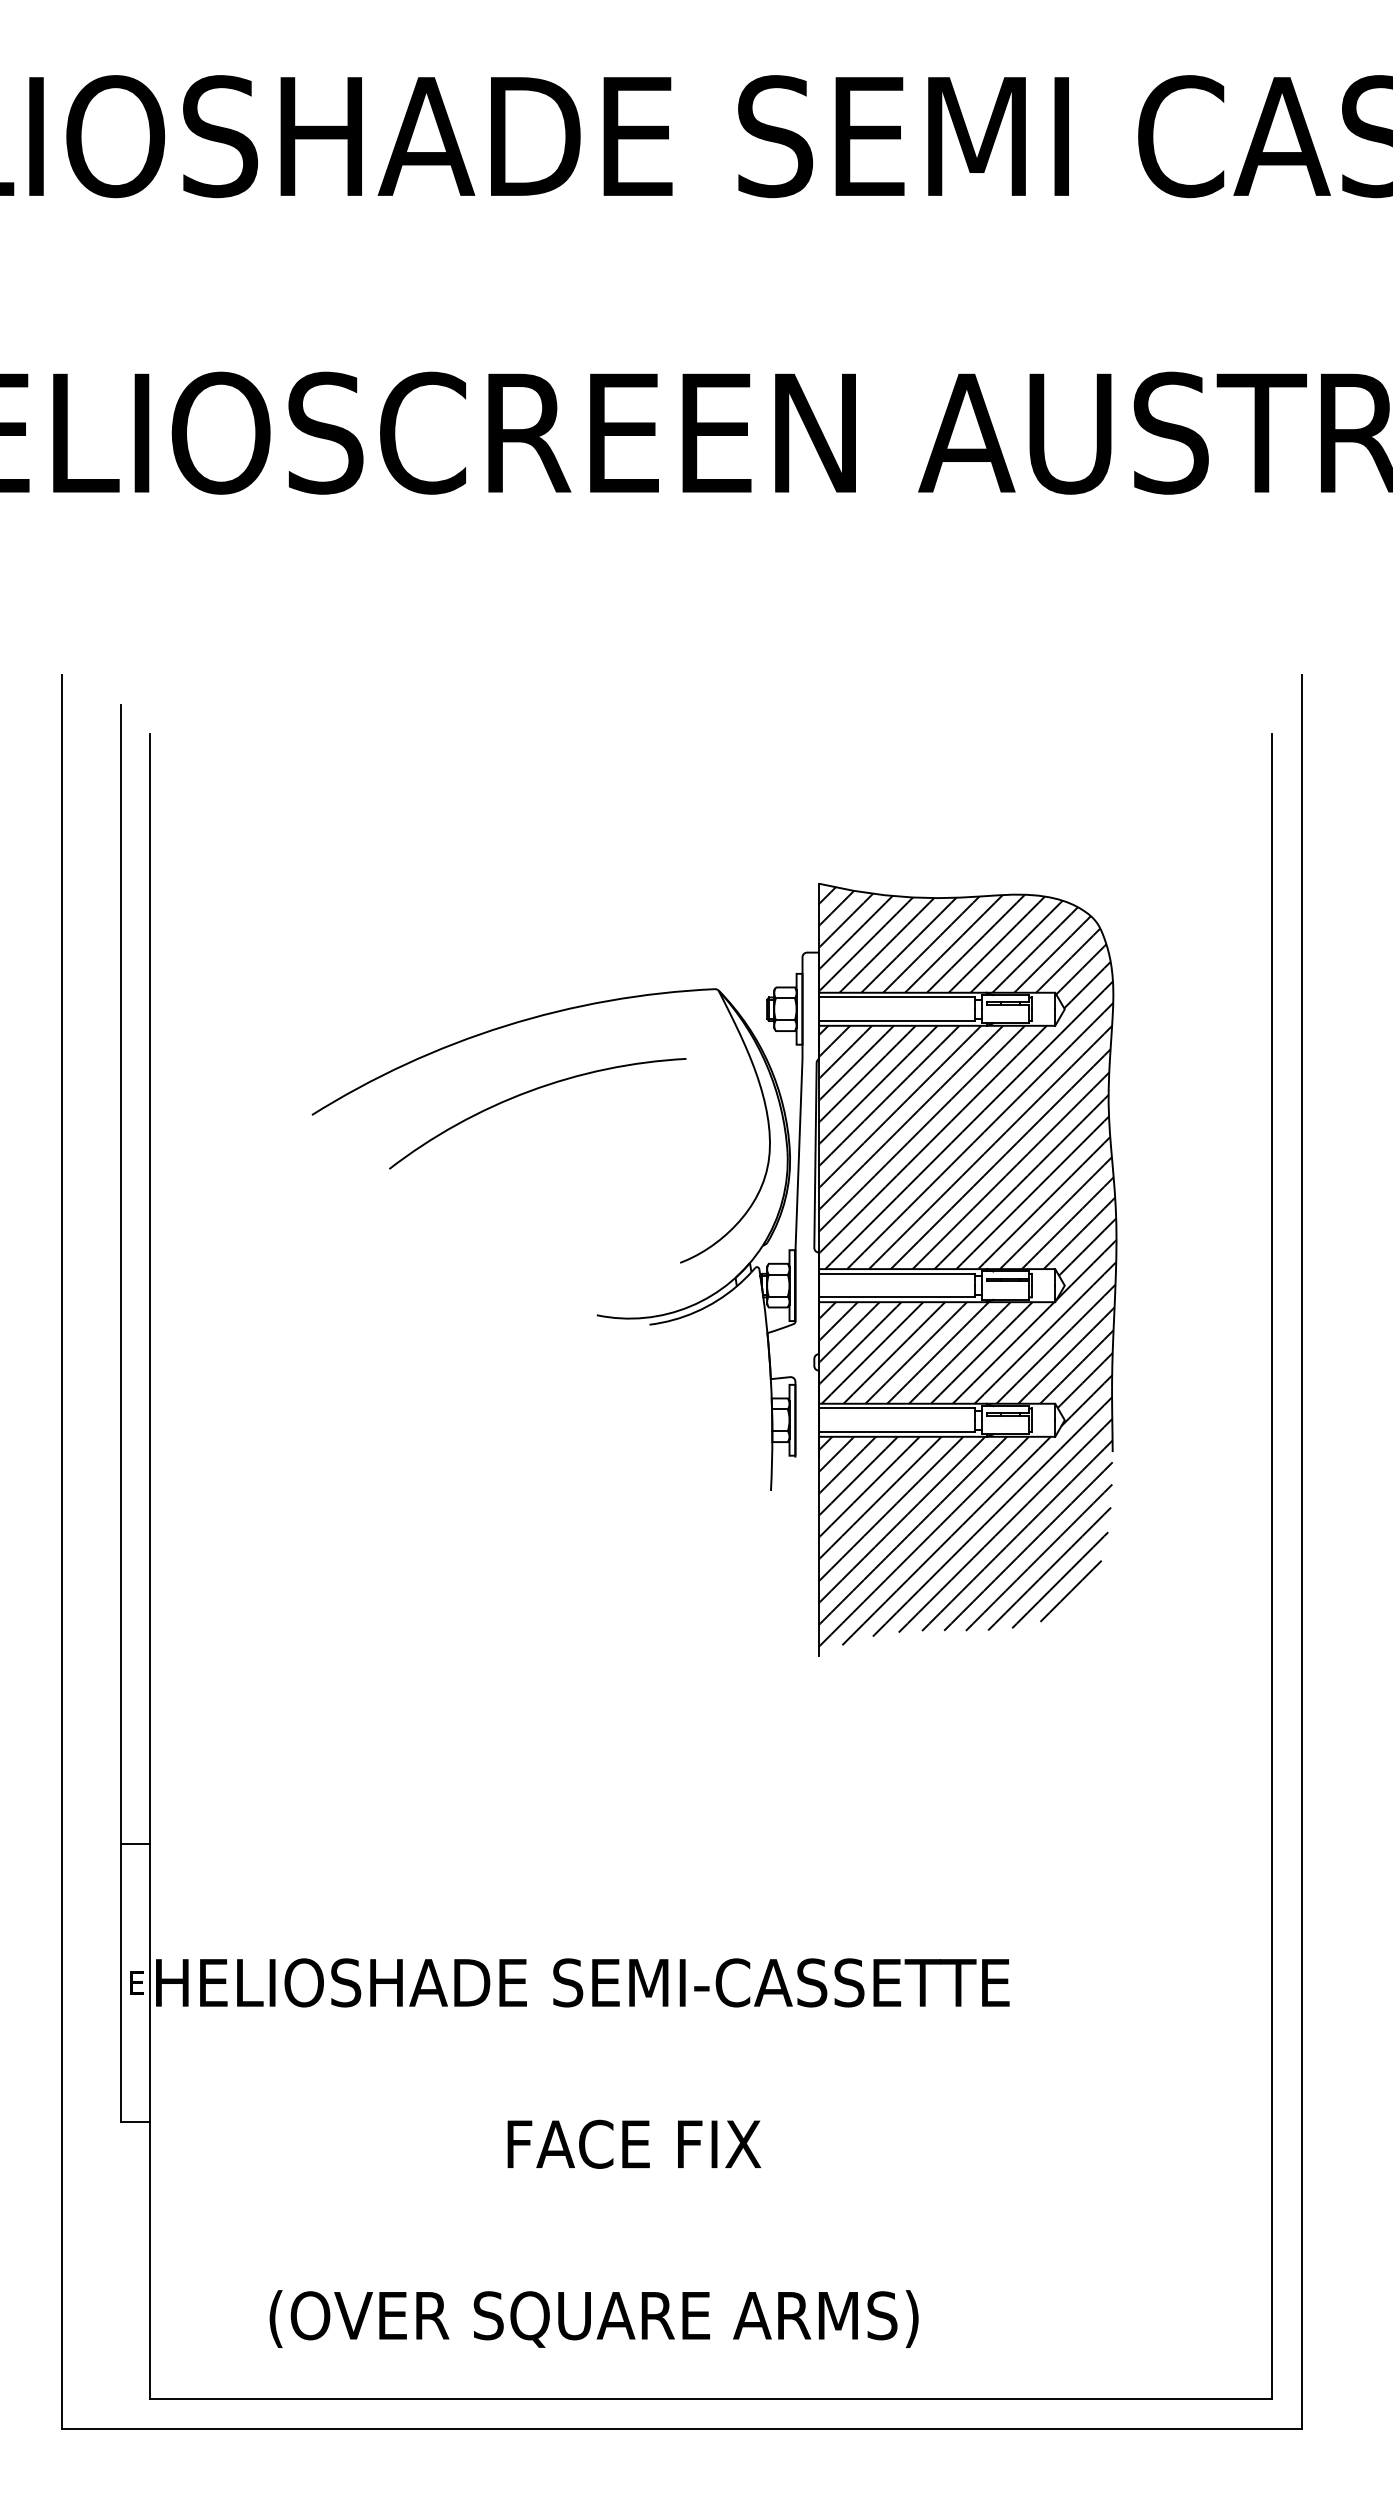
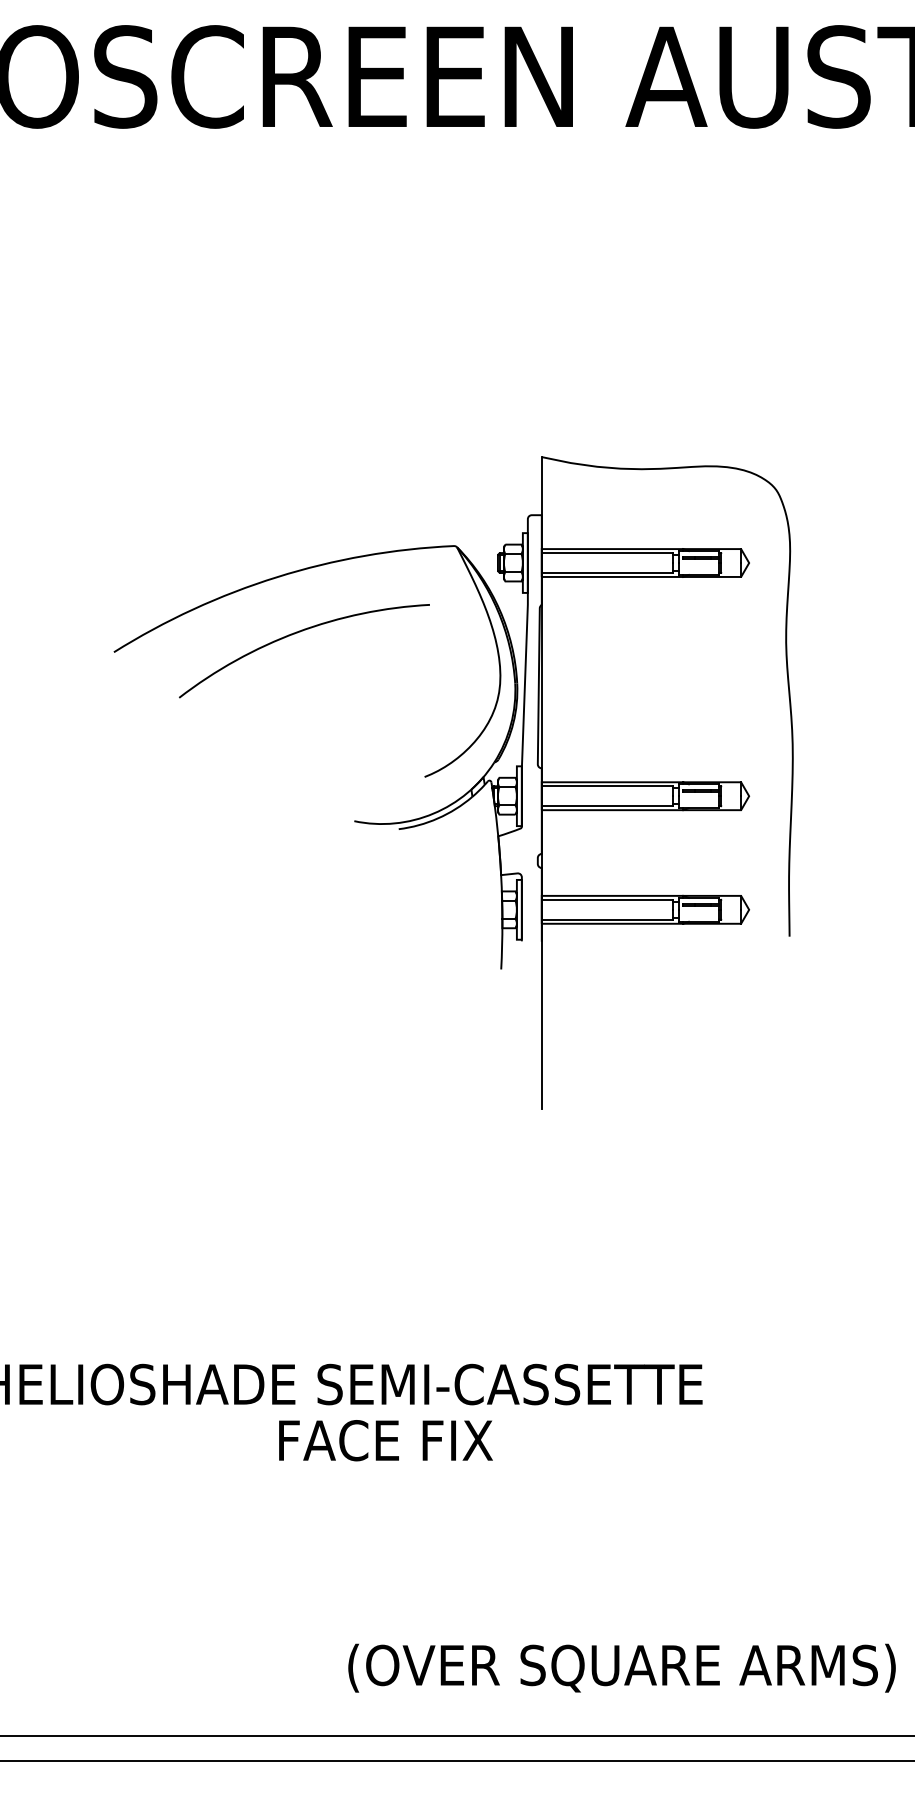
hatch: (967, 1266) -> (667, 780), removed
text: (634, 2143) -> (386, 1439), moved
text: (593, 2318) -> (621, 1667), moved

